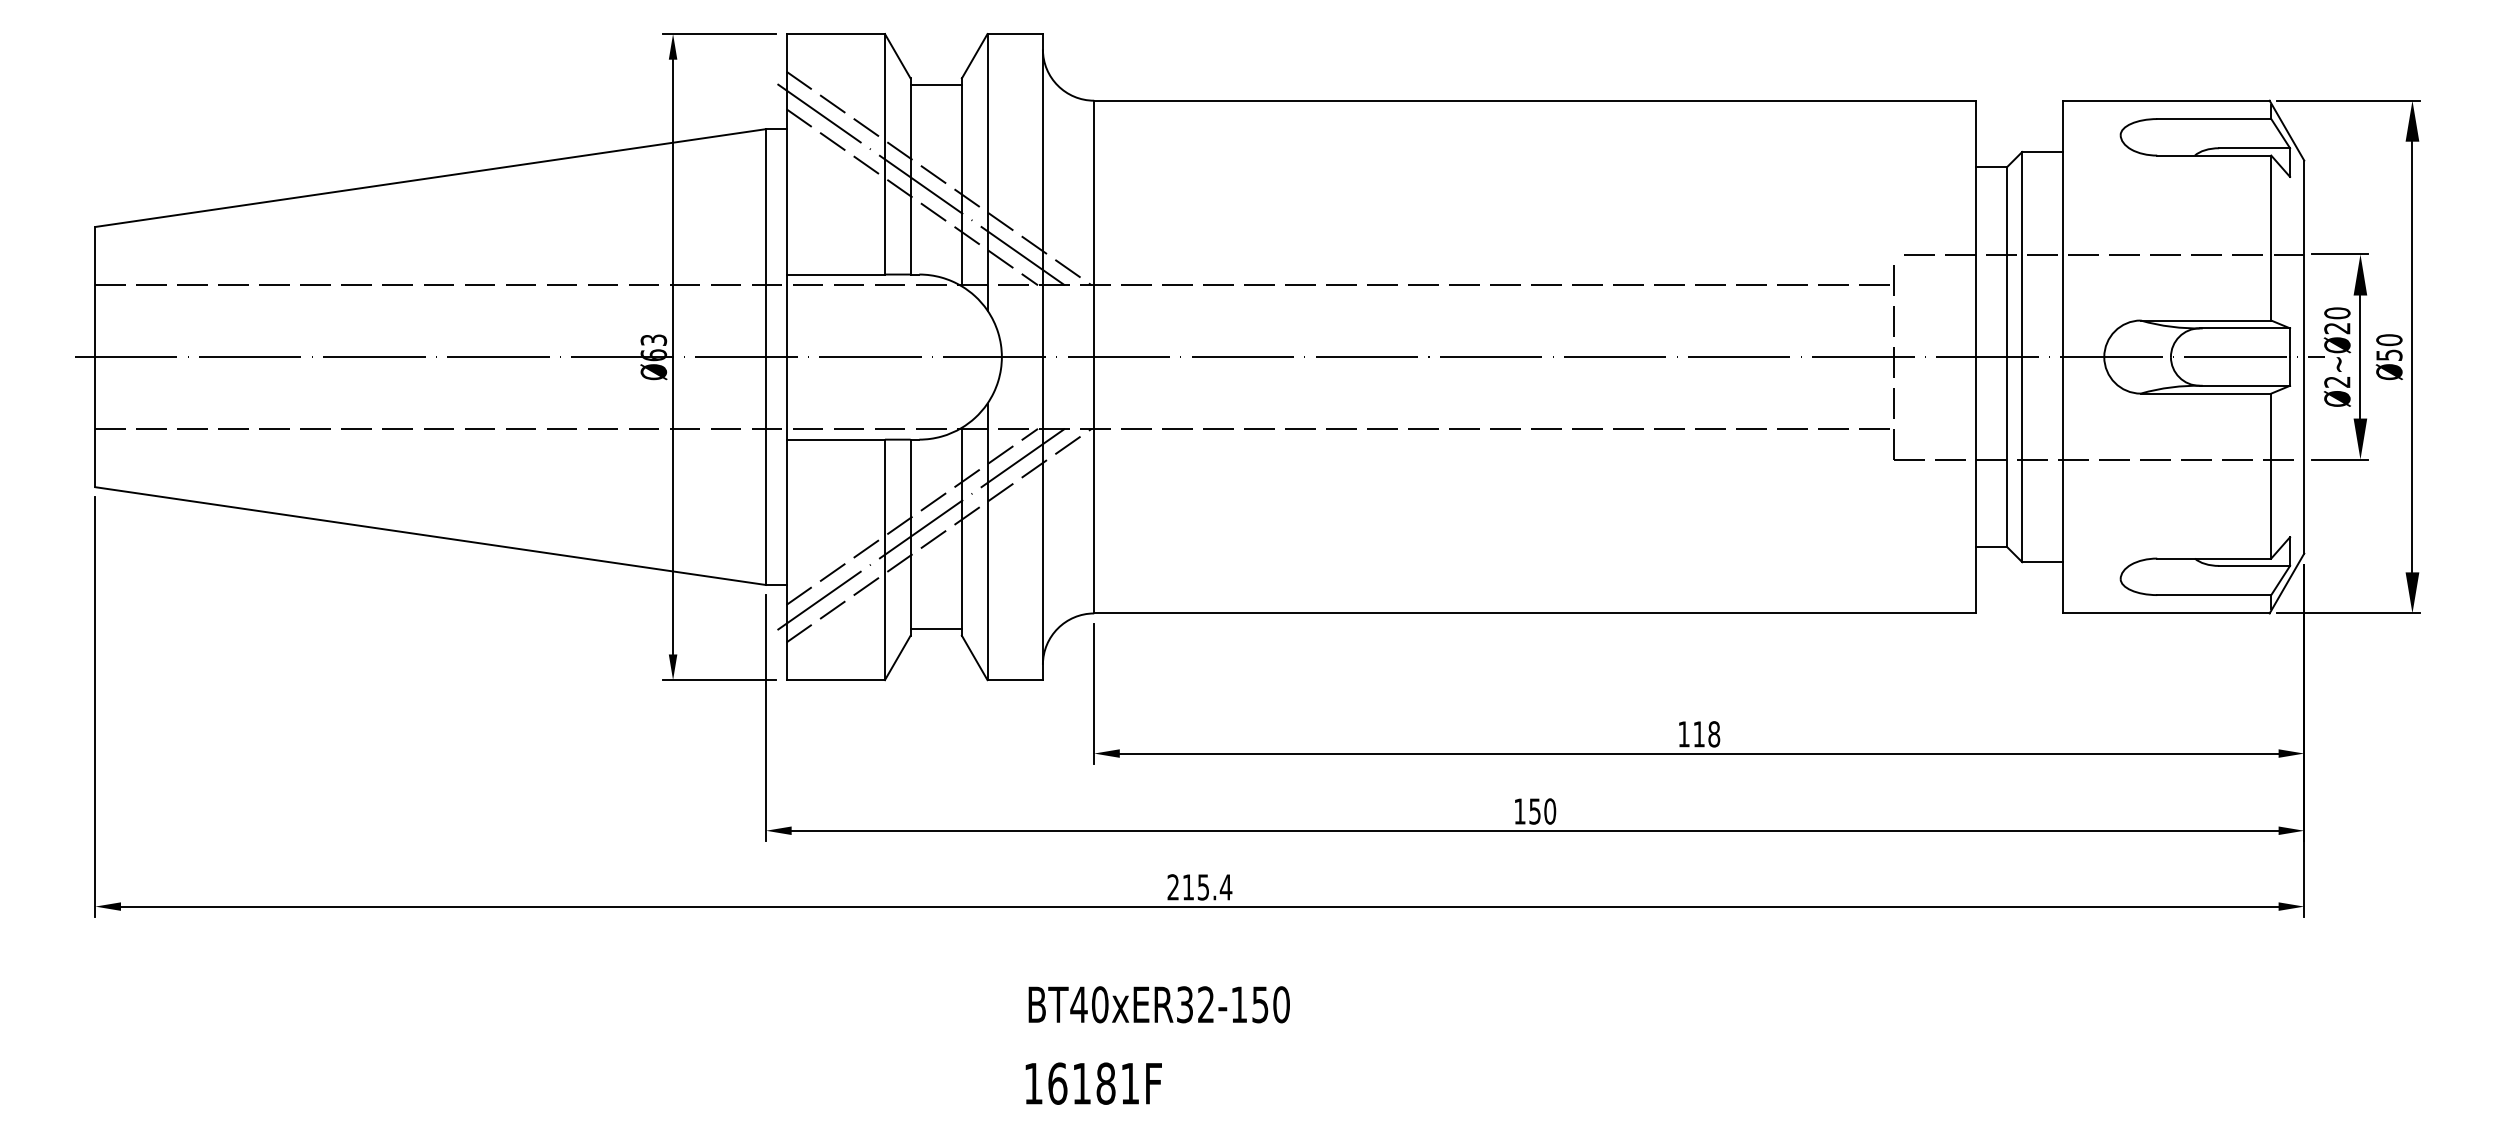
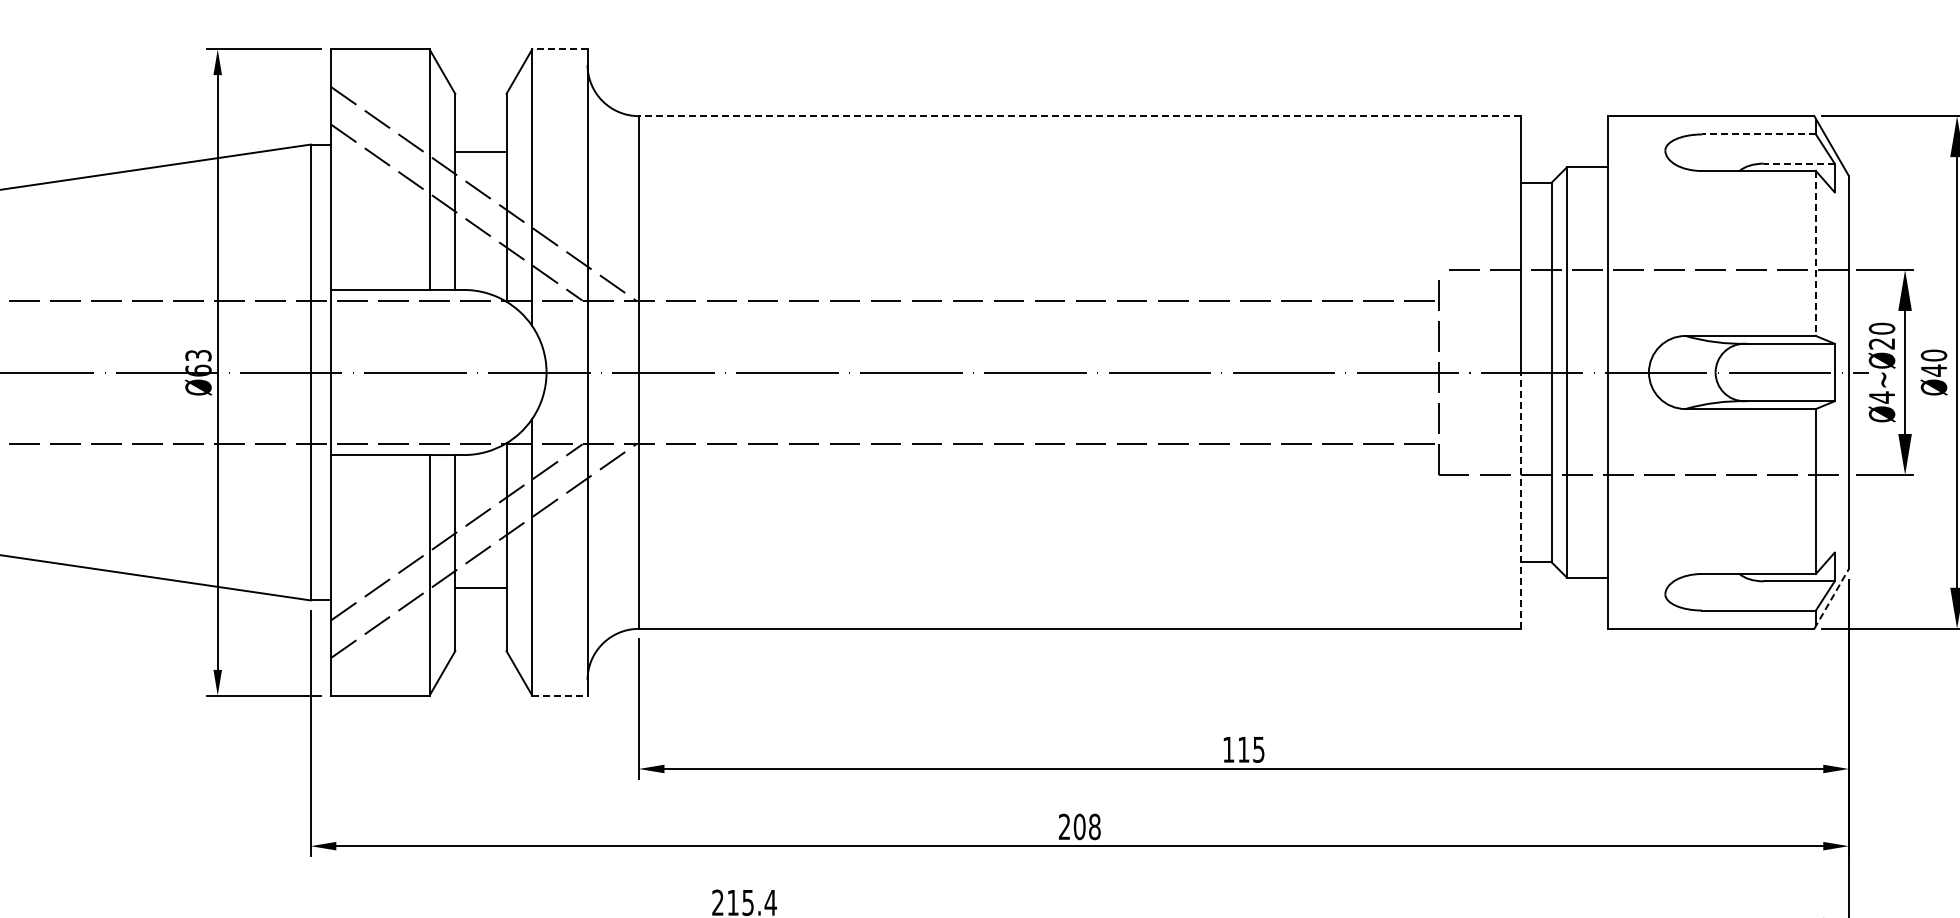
line: (1015, 34) -> (560, 49), solid -> dashed
line: (935, 85) -> (480, 151), moved
line: (1535, 100) -> (1080, 115), solid -> dashed
line: (2213, 119) -> (1758, 134), solid -> dashed
line: (2254, 148) -> (1799, 163), solid -> dashed
line: (916, 181) -> (461, 196), removed
line: (2271, 238) -> (1816, 253), solid -> dashed
text: (2389, 355) -> (1934, 370), Ø50 -> Ø40
text: (2337, 381) -> (1882, 396), Ø2~Ø20 -> Ø4~Ø20
line: (1976, 484) -> (1521, 499), solid -> dashed
line: (916, 531) -> (461, 546), removed
line: (2286, 583) -> (1831, 598), solid -> dashed
line: (935, 628) -> (480, 587), moved
line: (1015, 680) -> (560, 695), solid -> dashed
text: (1714, 734) -> (1259, 749), 118 -> 115
text: (1535, 811) -> (1080, 826), 150 -> 208

